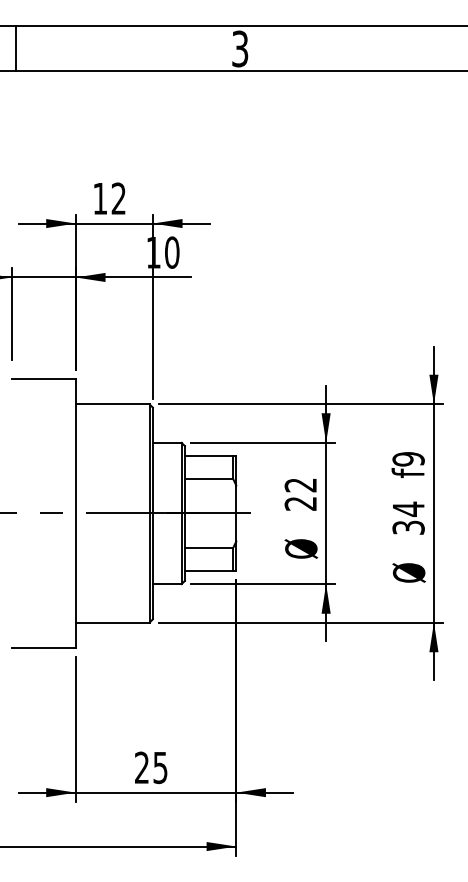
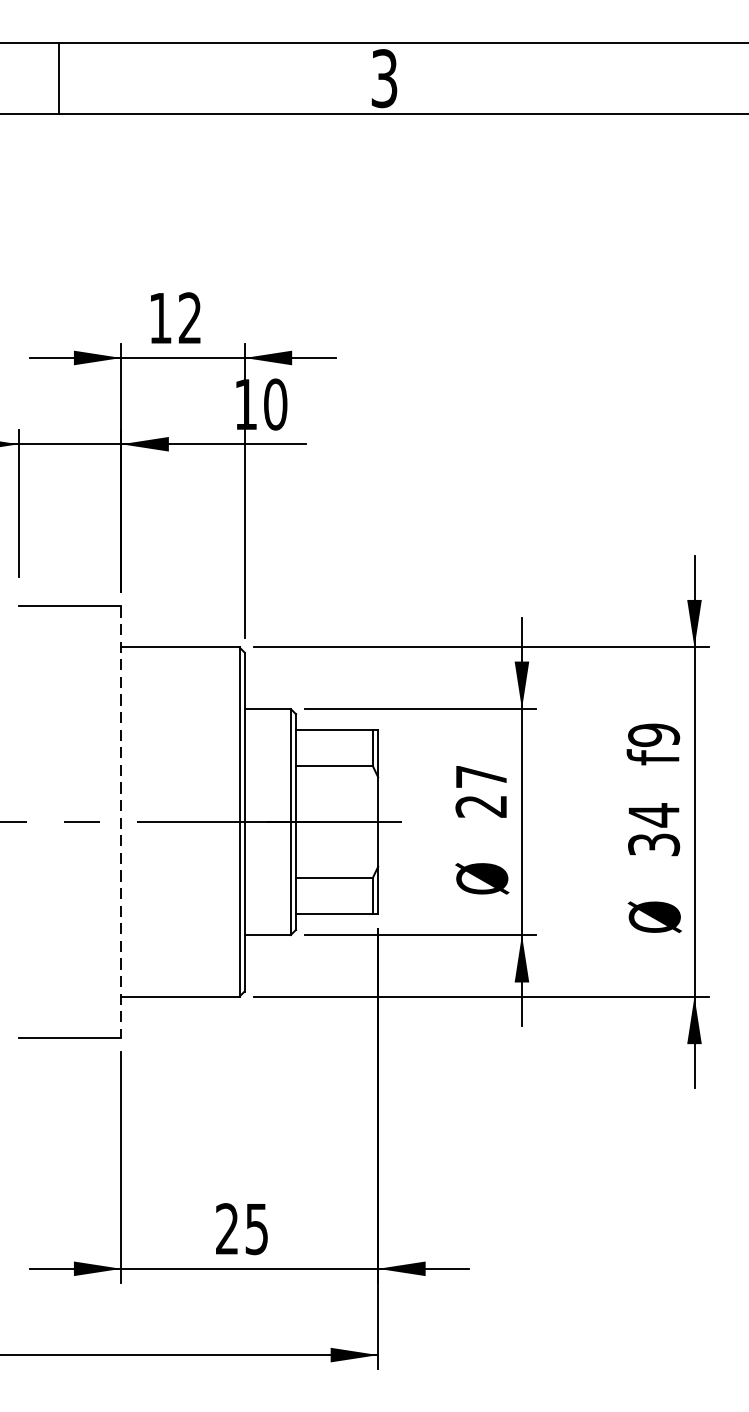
line: (16, 48) -> (60, 77), moved
text: (300, 485) -> (480, 777), 22 -> 27
line: (75, 513) -> (120, 822), solid -> dashed

